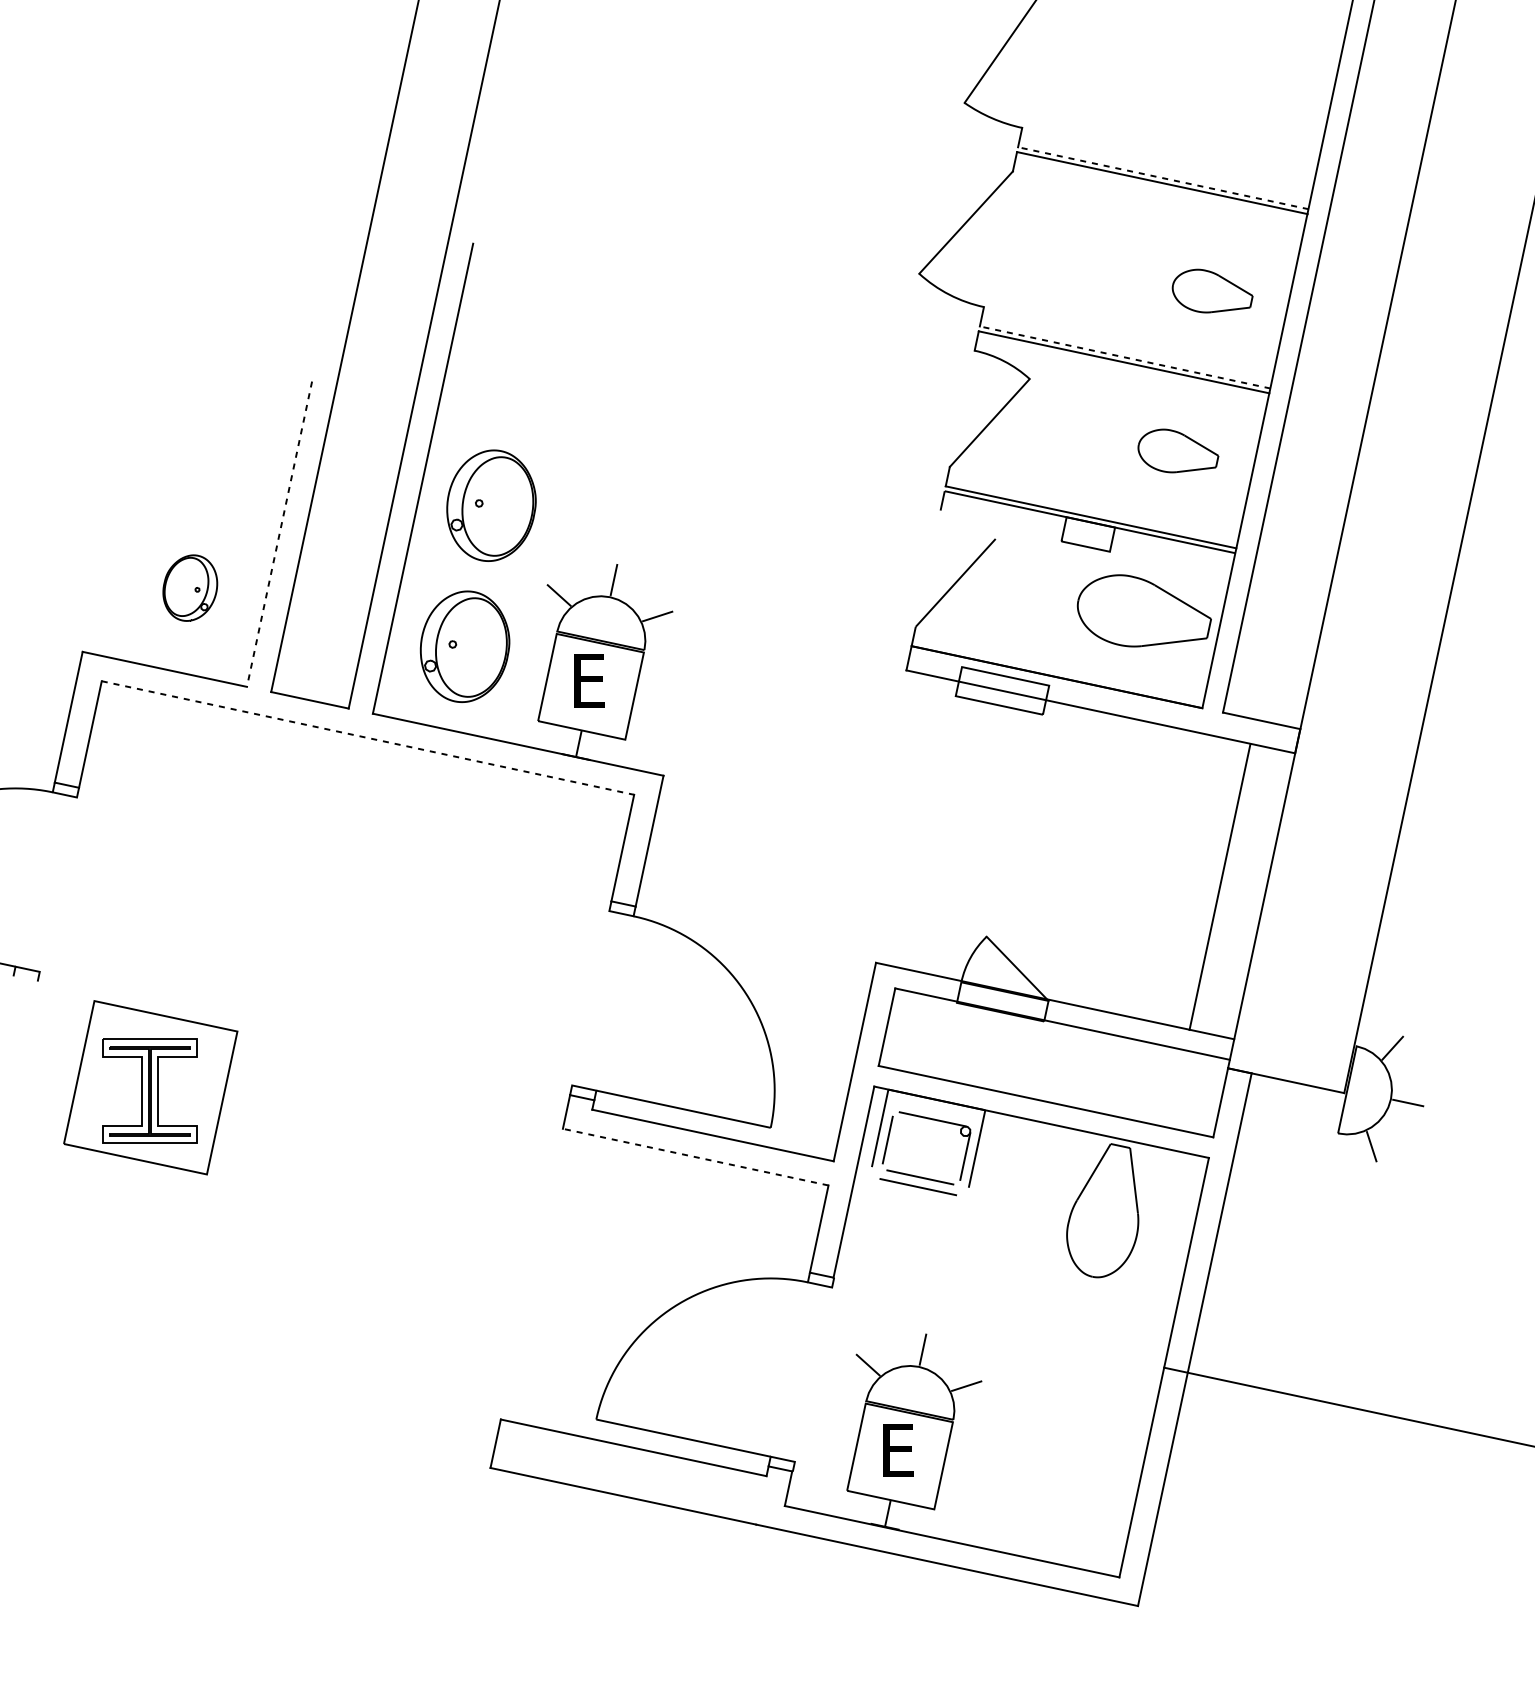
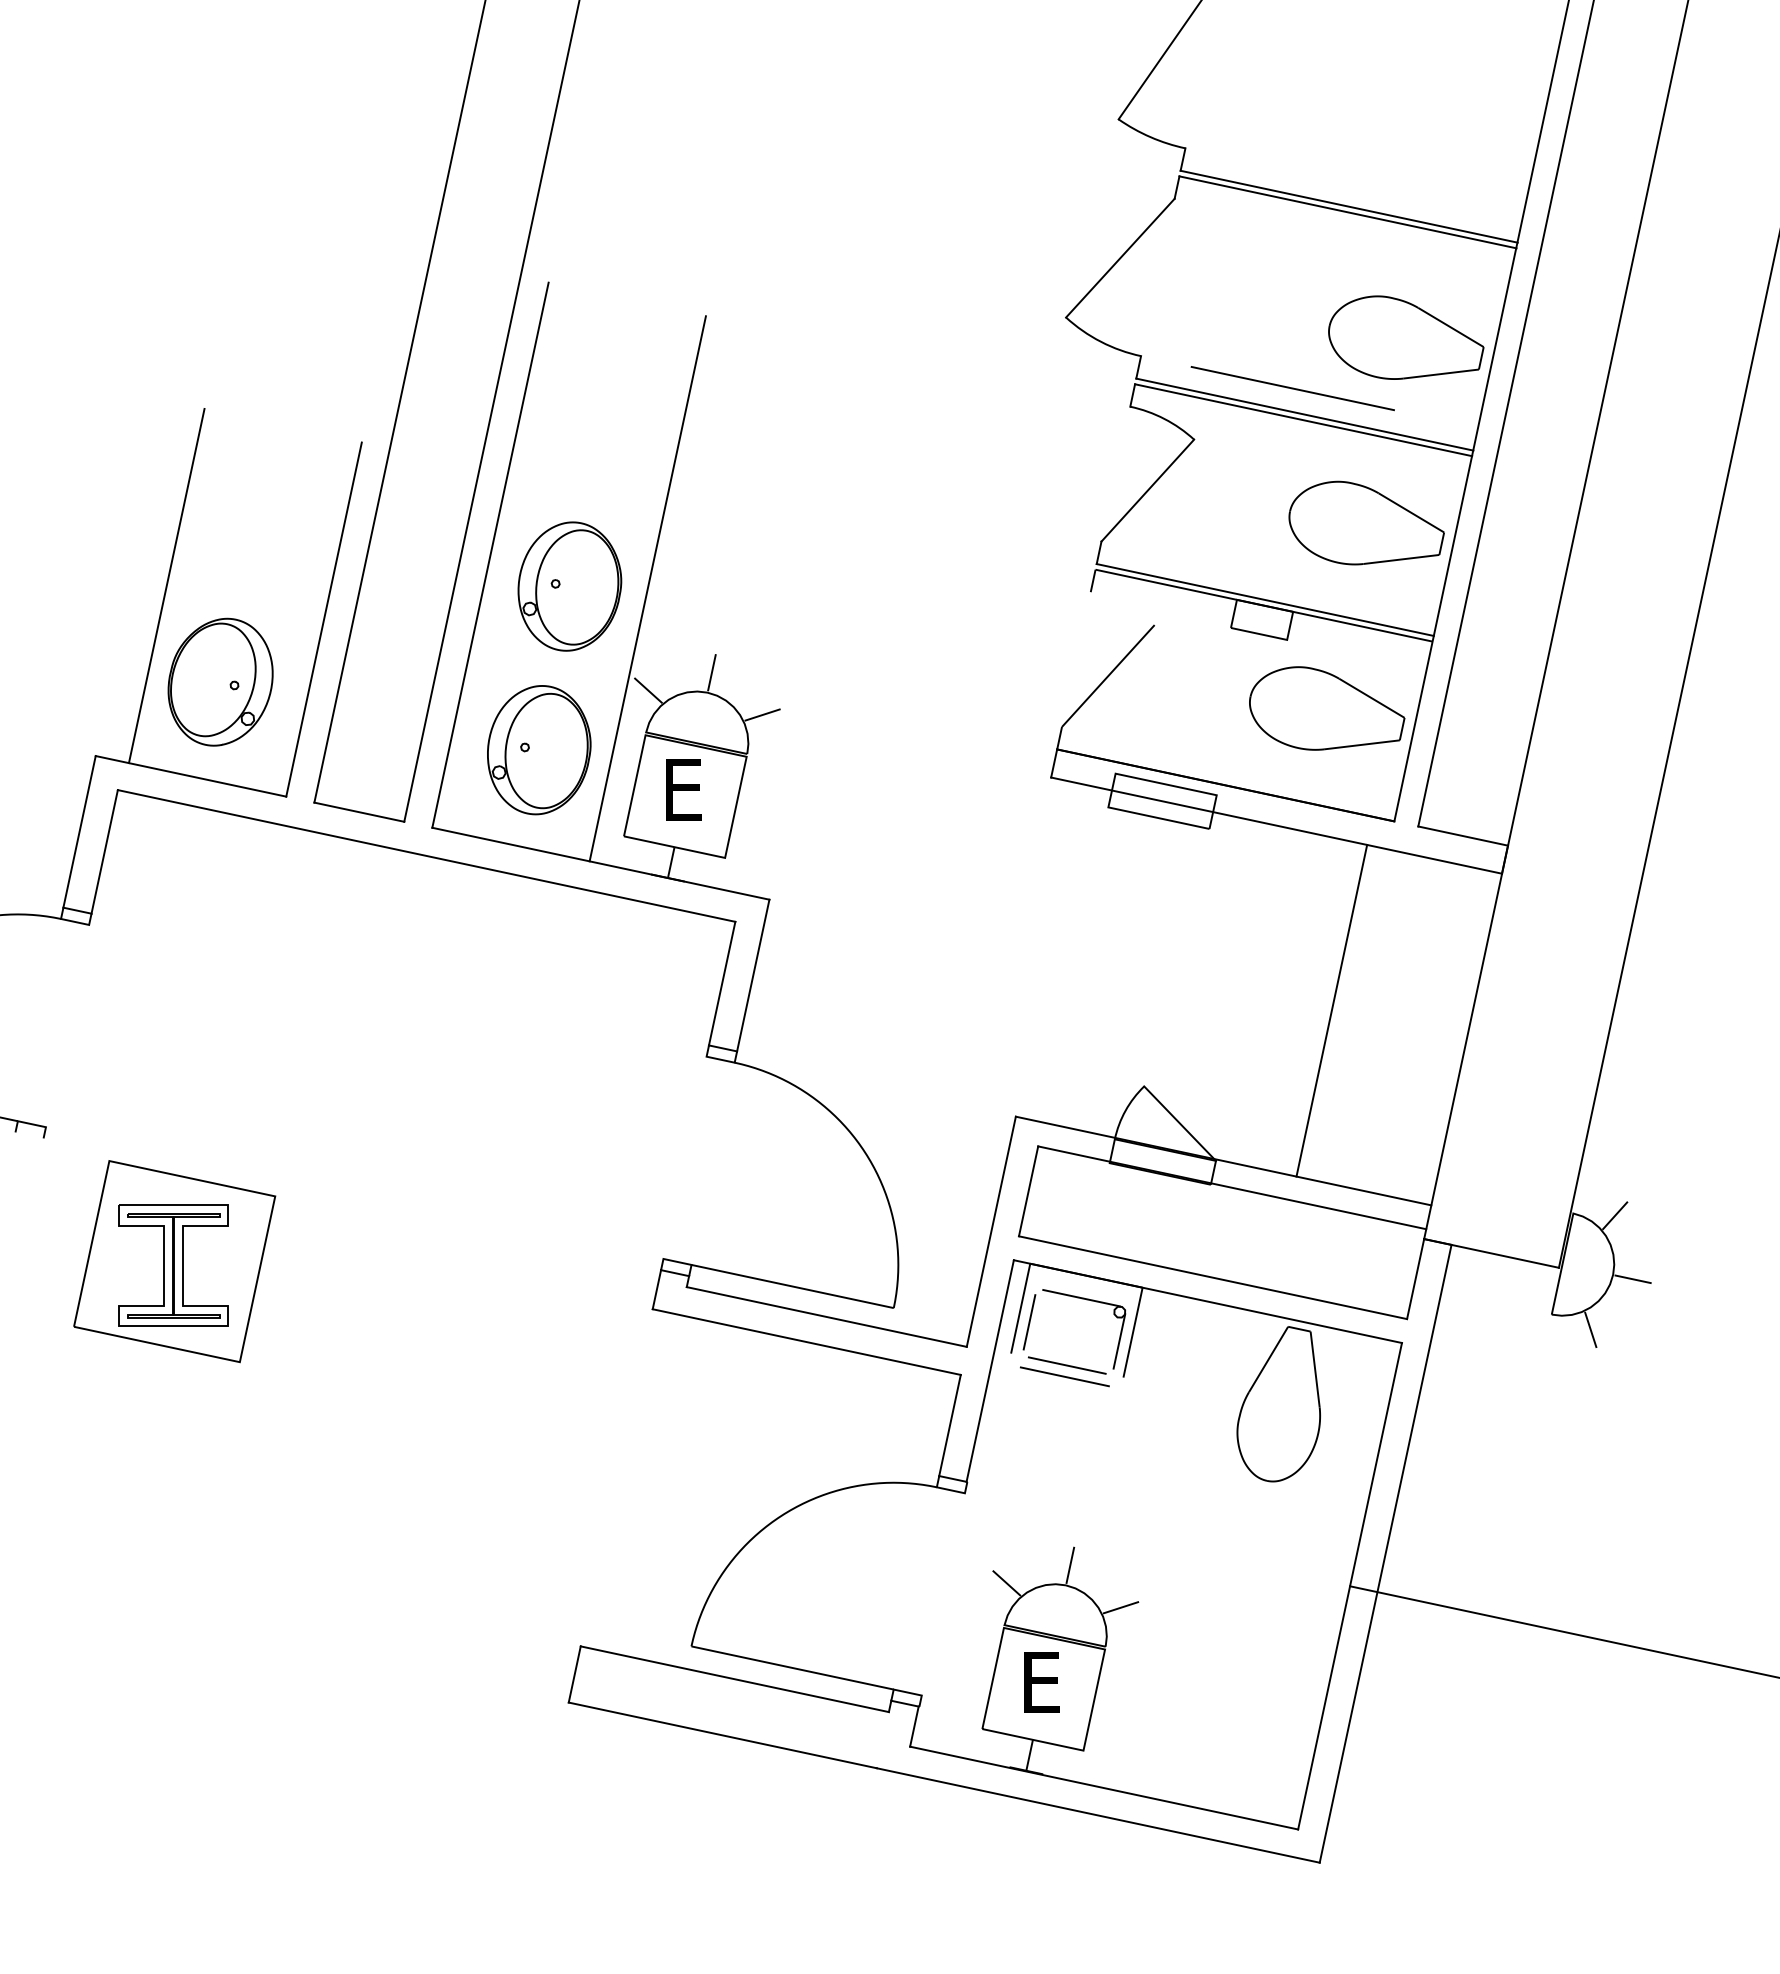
line: (1162, 178) -> (1348, 206), dashed -> solid
part: (1212, 291) -> (1406, 337), size x1.67
line: (1114, 334) -> (1292, 388), added
line: (1124, 357) -> (1304, 414), dashed -> solid
part: (1178, 450) -> (1366, 522), size x1.67
line: (143, 504) -> (166, 585), added
line: (558, 507) -> (647, 588), added
line: (279, 535) -> (323, 620), dashed -> solid
part: (190, 587) -> (220, 681), size x1.67
line: (367, 737) -> (426, 855), dashed -> solid
line: (1219, 886) -> (1331, 1010), moved
line: (695, 1156) -> (806, 1341), dashed -> solid

